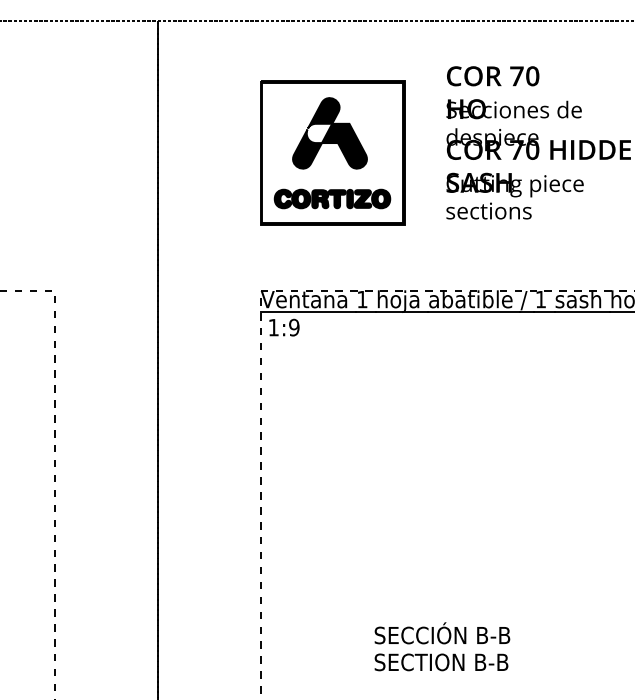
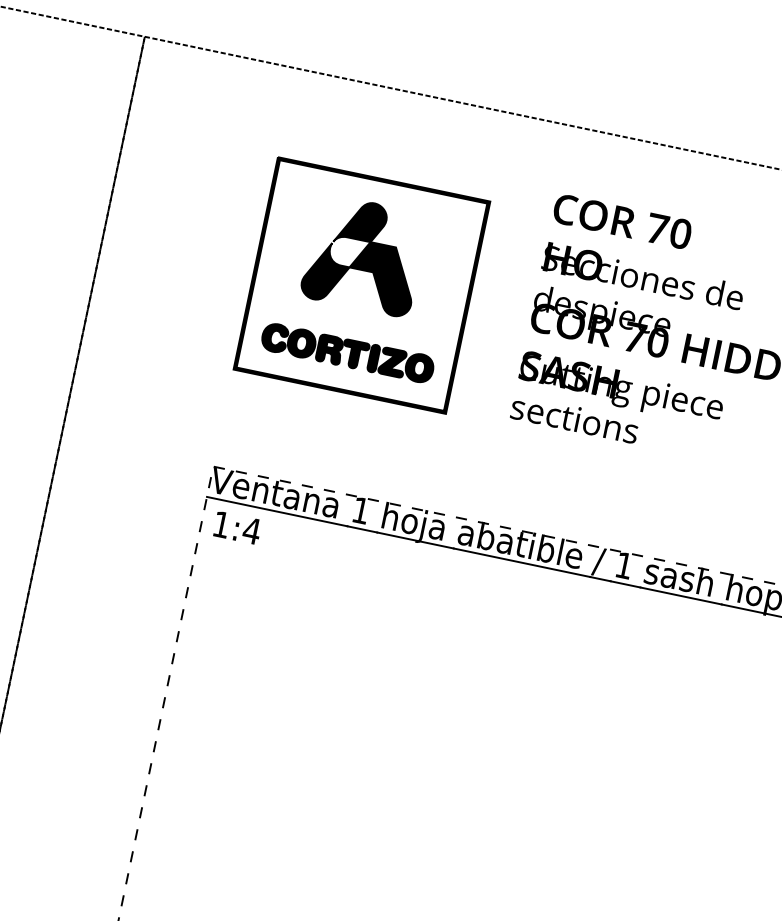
text: (293, 327) -> (250, 530), 1:9 -> 1:4

